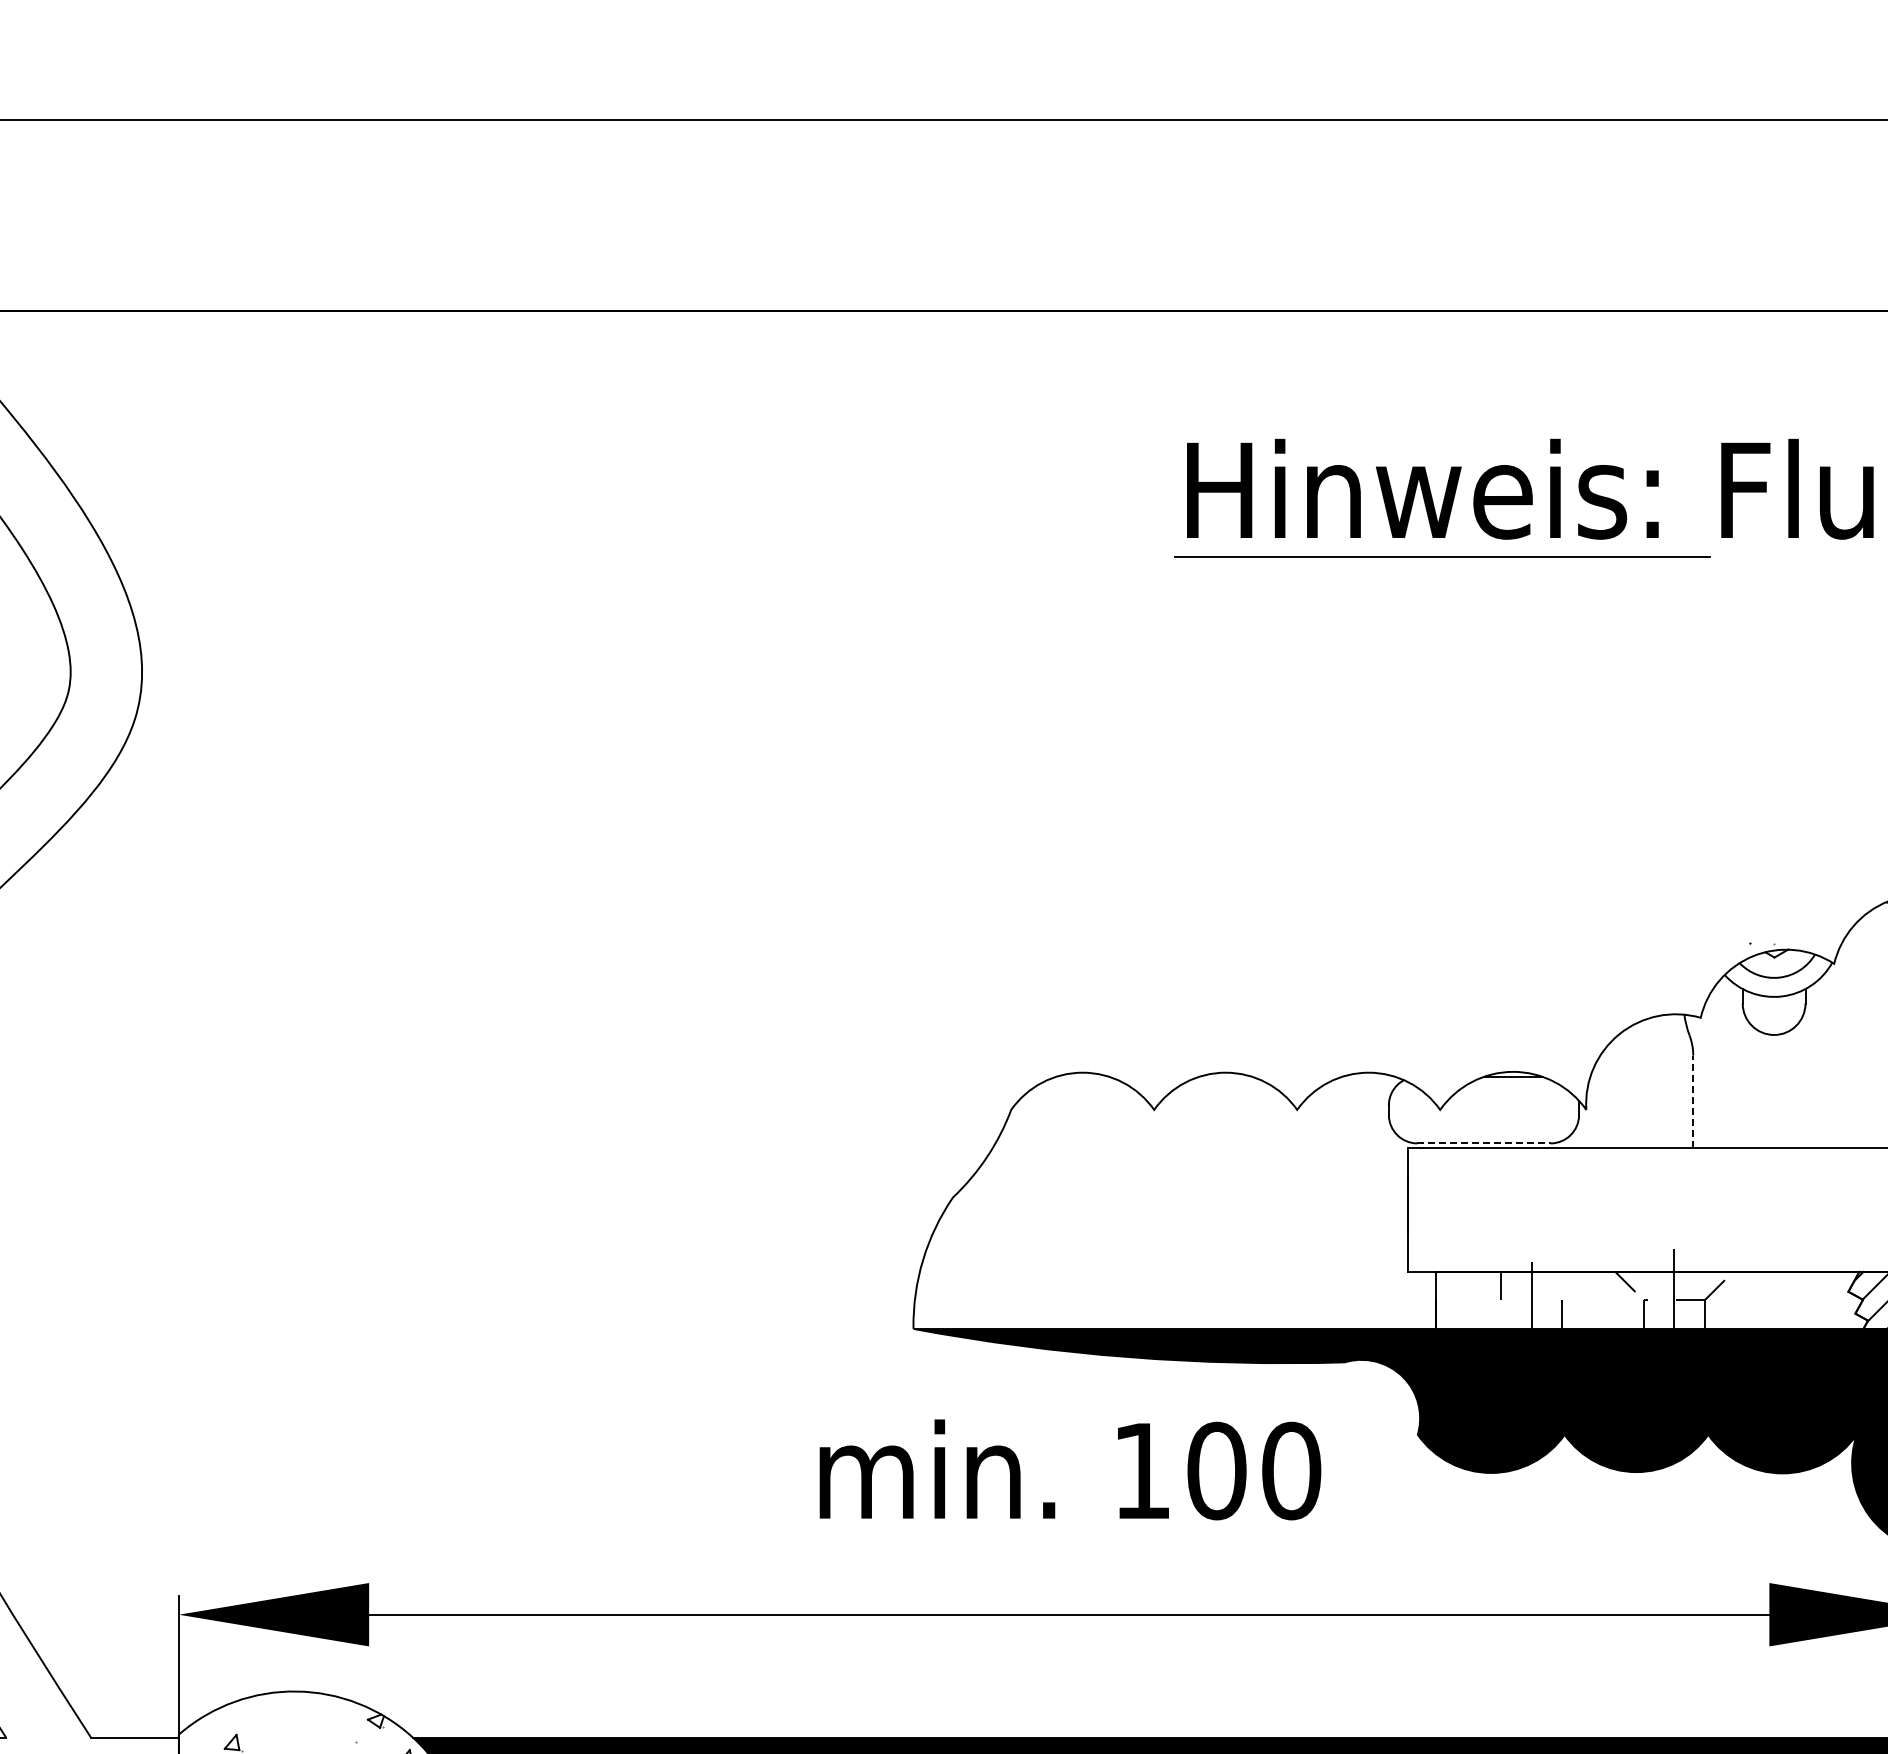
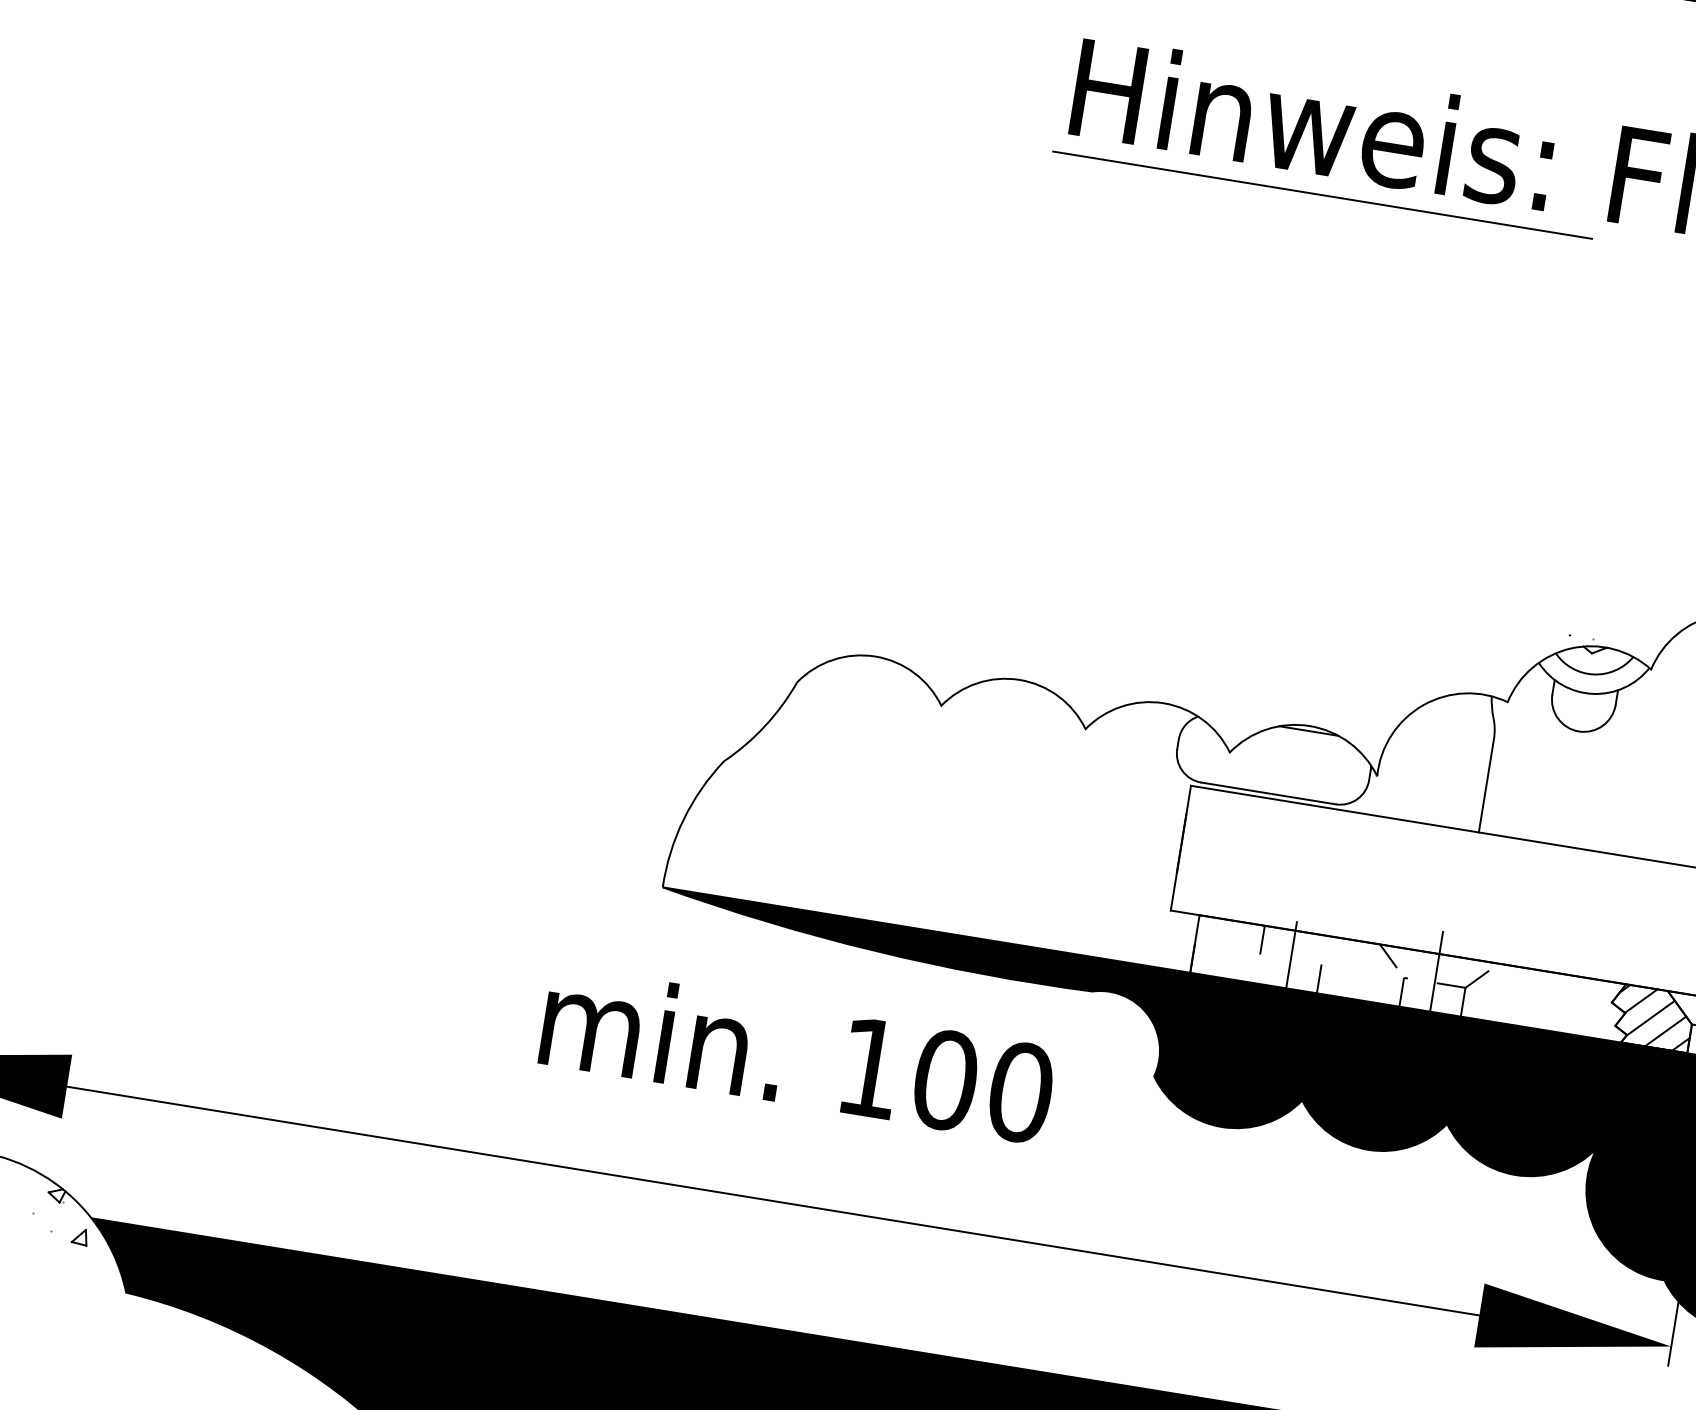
line: (1693, 1101) -> (1486, 785), dashed -> solid
line: (1483, 1143) -> (1268, 793), dashed -> solid

